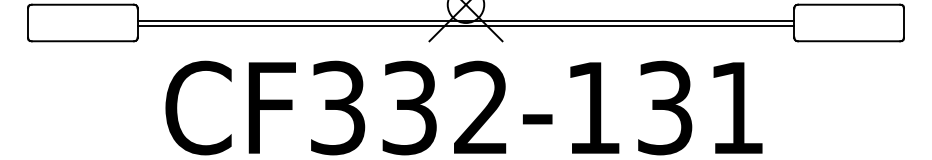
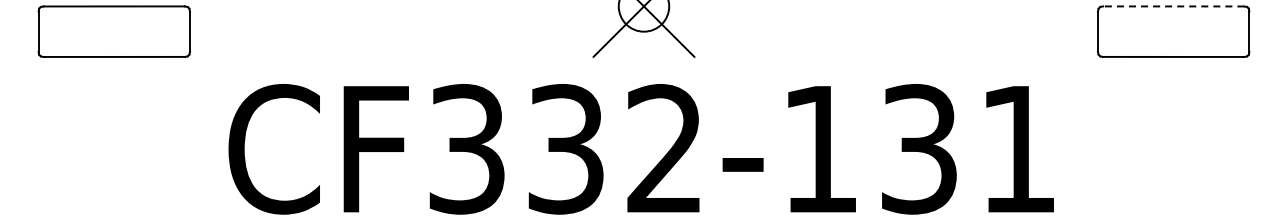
line: (848, 4) -> (1173, 6), solid -> dashed
line: (465, 21) -> (643, 29), removed
line: (465, 25) -> (643, 35), removed

